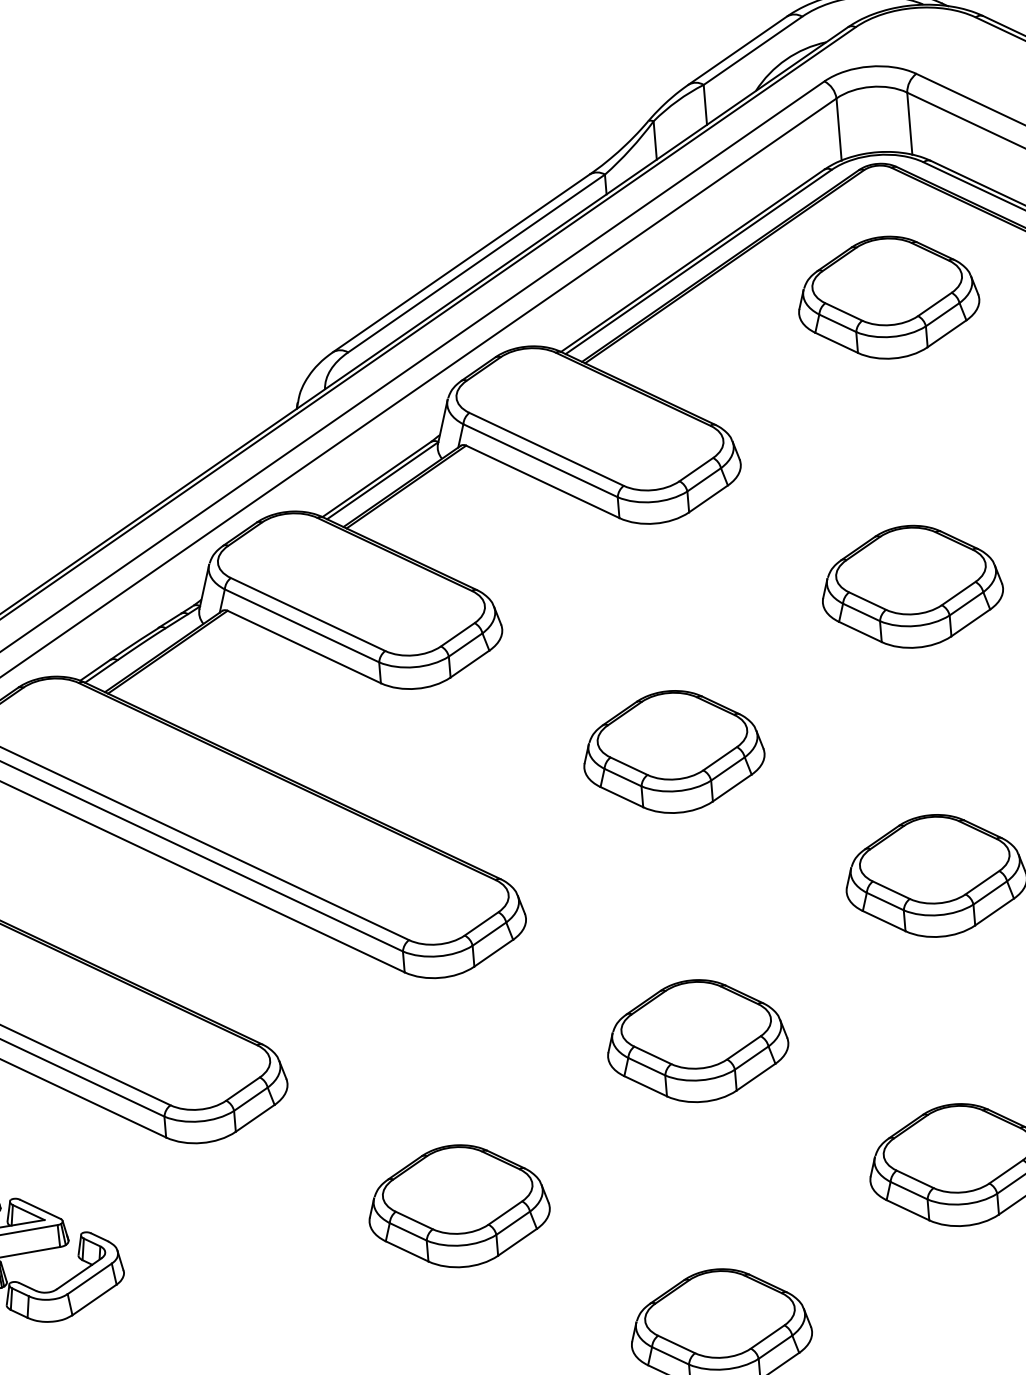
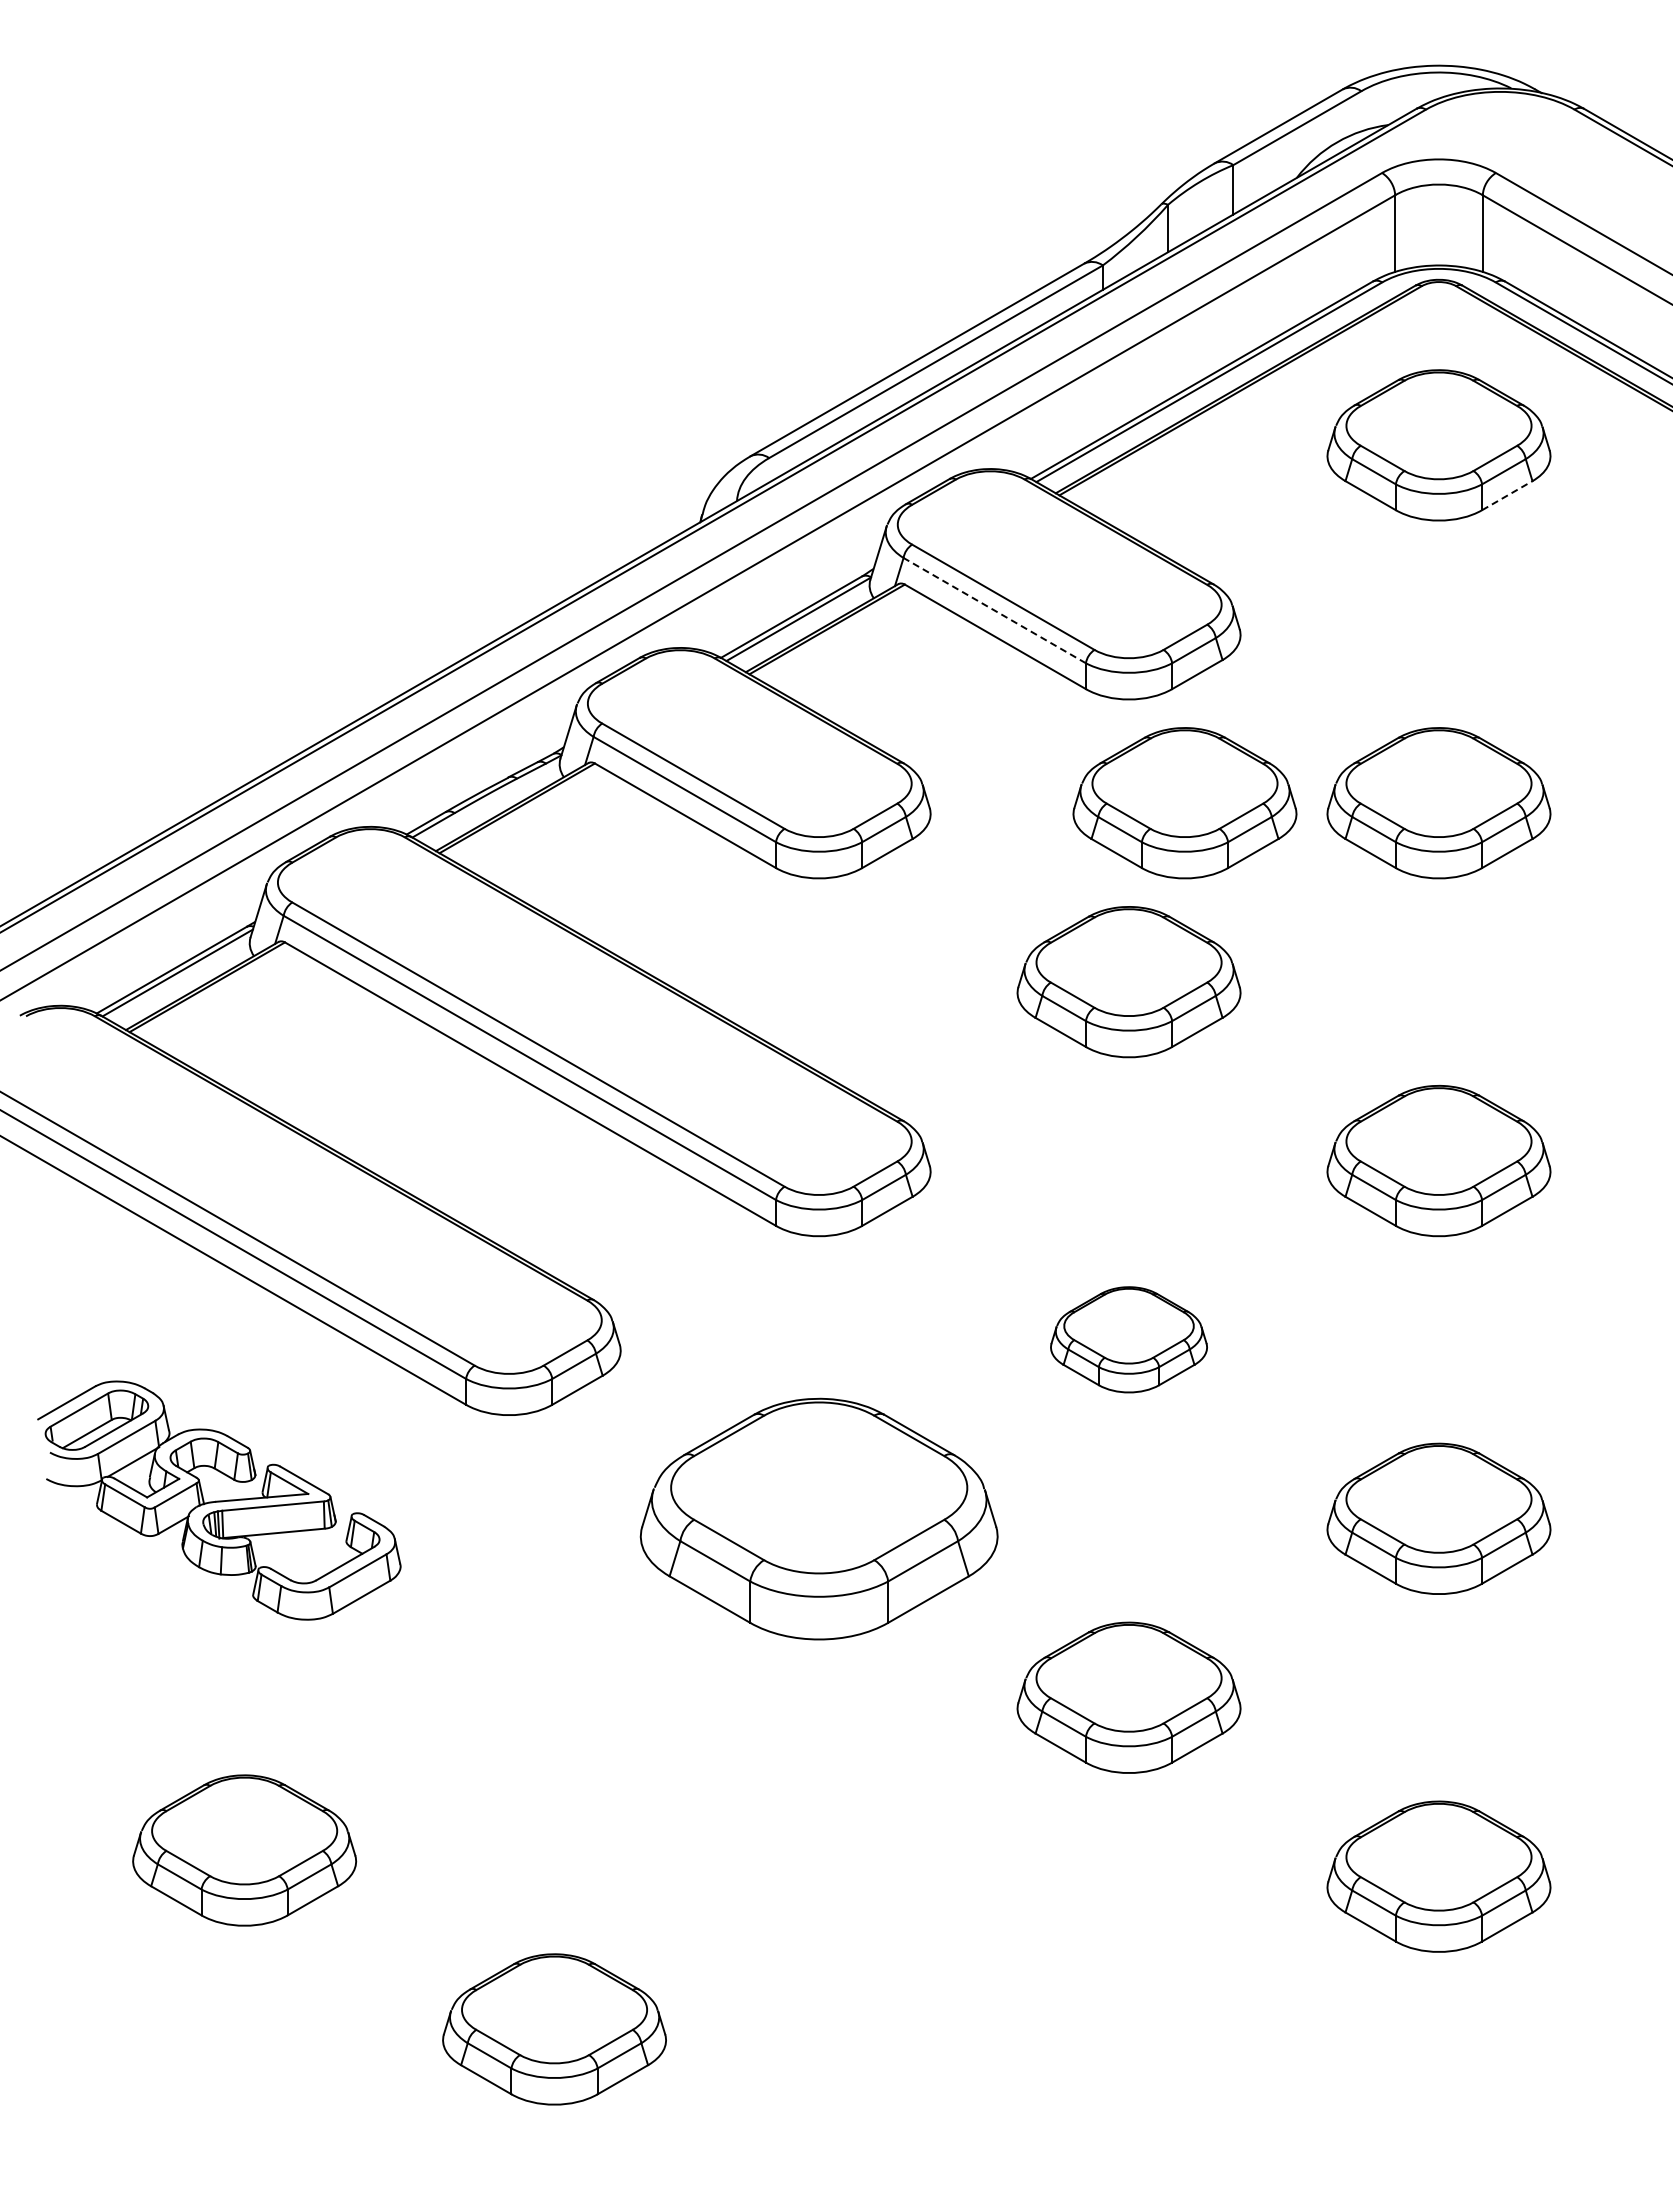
line: (947, 333) -> (1507, 495), solid -> dashed
line: (540, 460) -> (994, 610), solid -> dashed
part: (706, 603) -> (1184, 803), added
part: (697, 1040) -> (1128, 1339), size x0.7
part: (458, 1205) -> (818, 1518), size x1.6

